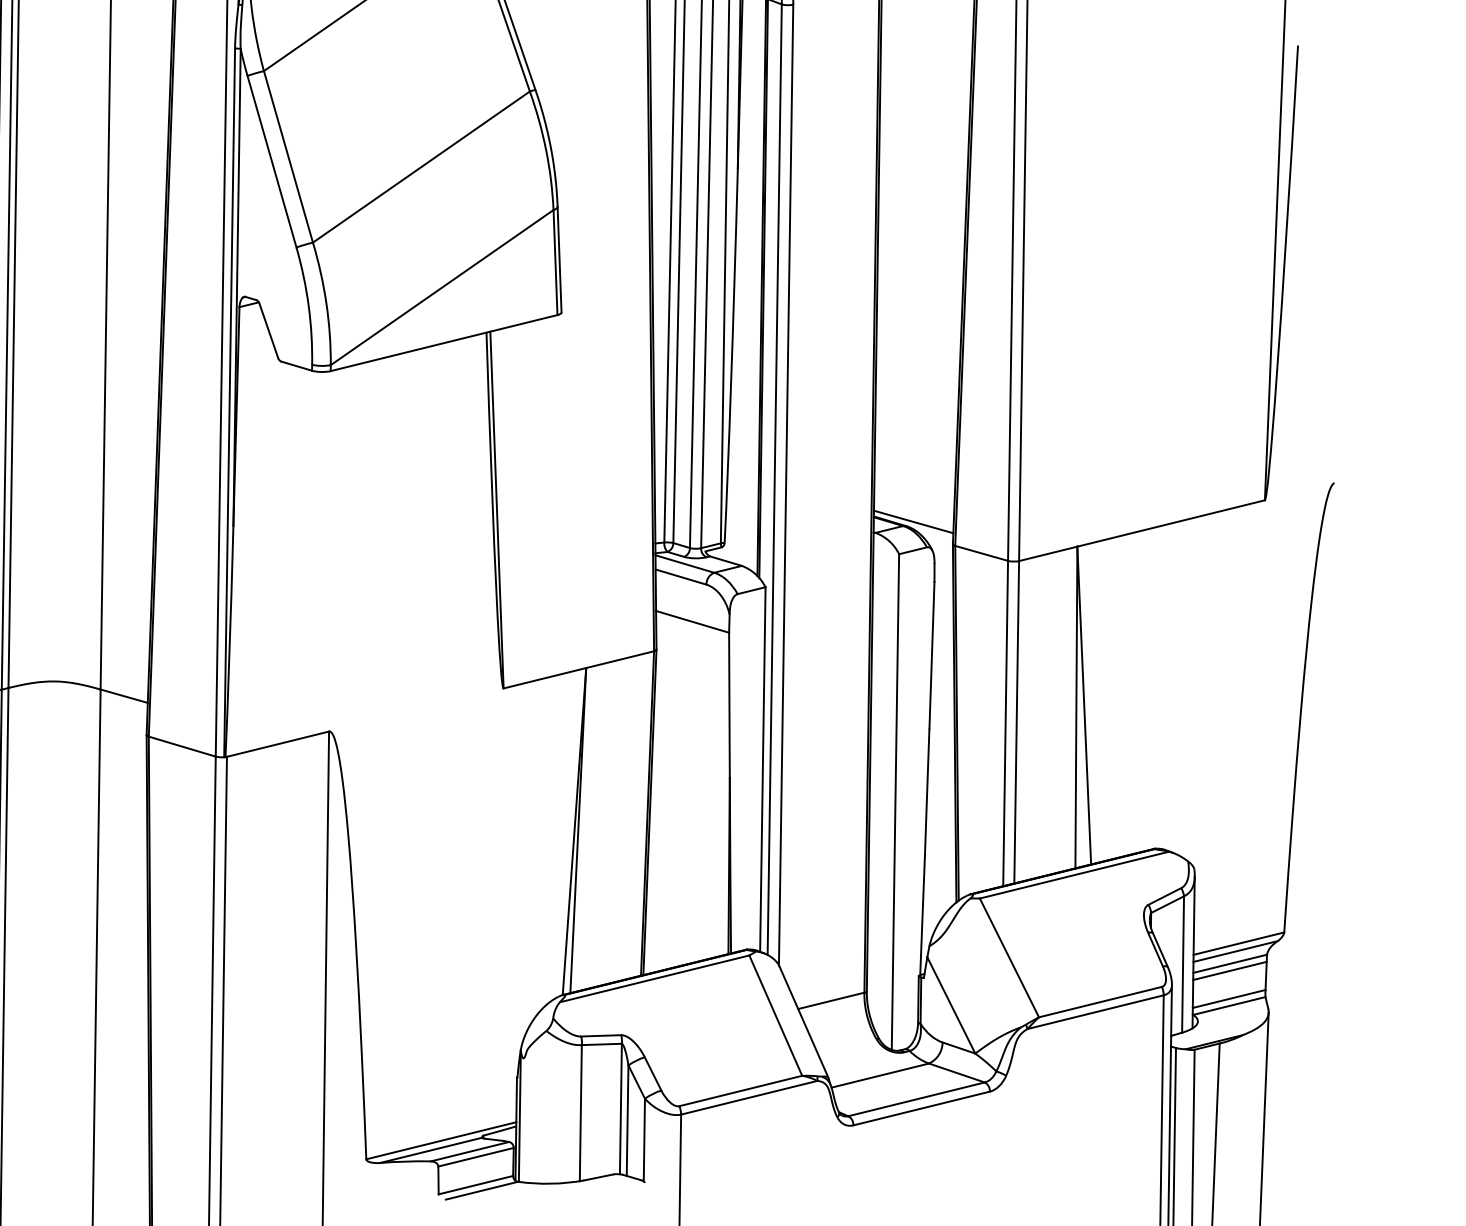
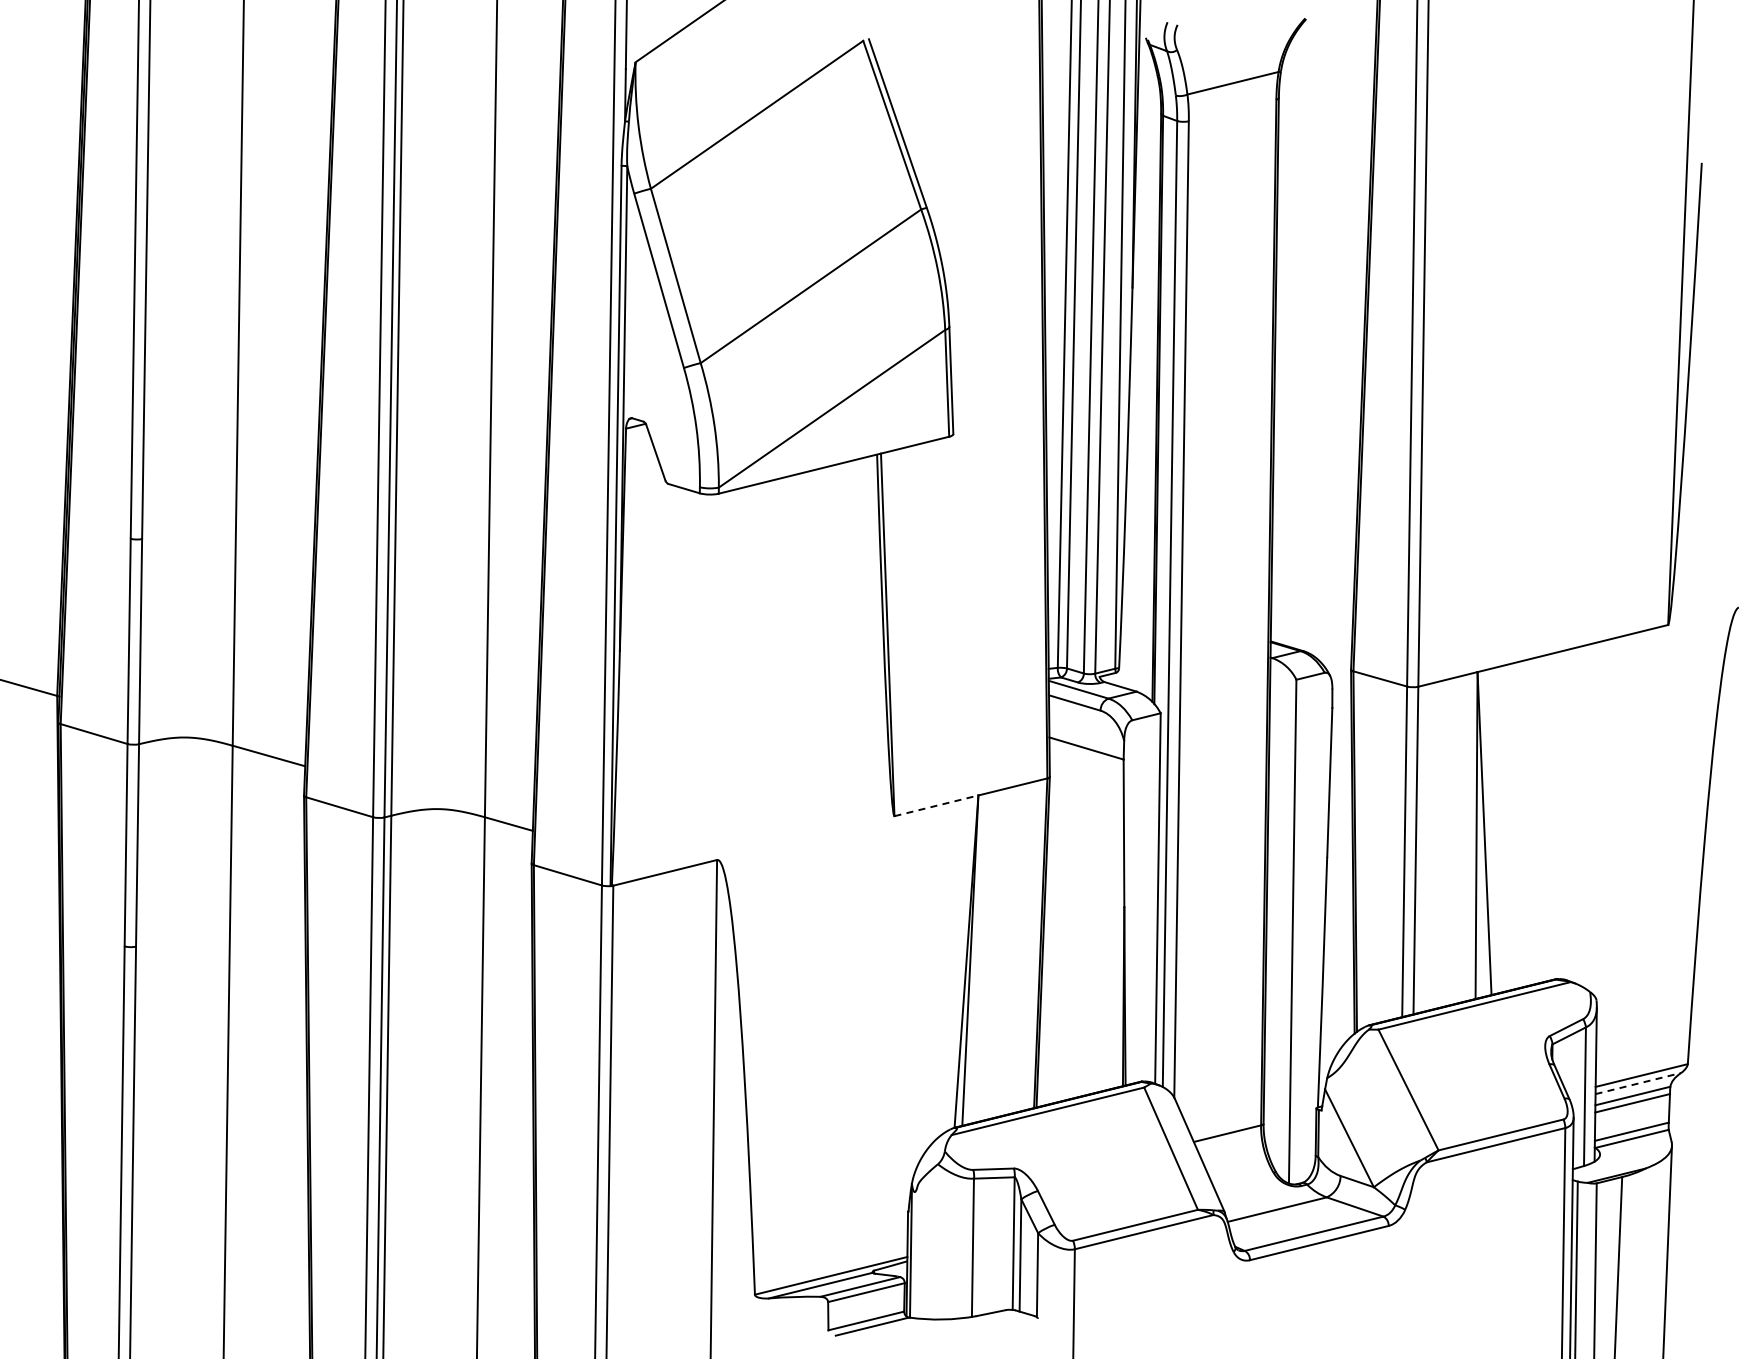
line: (912, 521) -> (1310, 646), removed
line: (544, 677) -> (936, 805), solid -> dashed
line: (1235, 951) -> (1638, 1083), solid -> dashed

